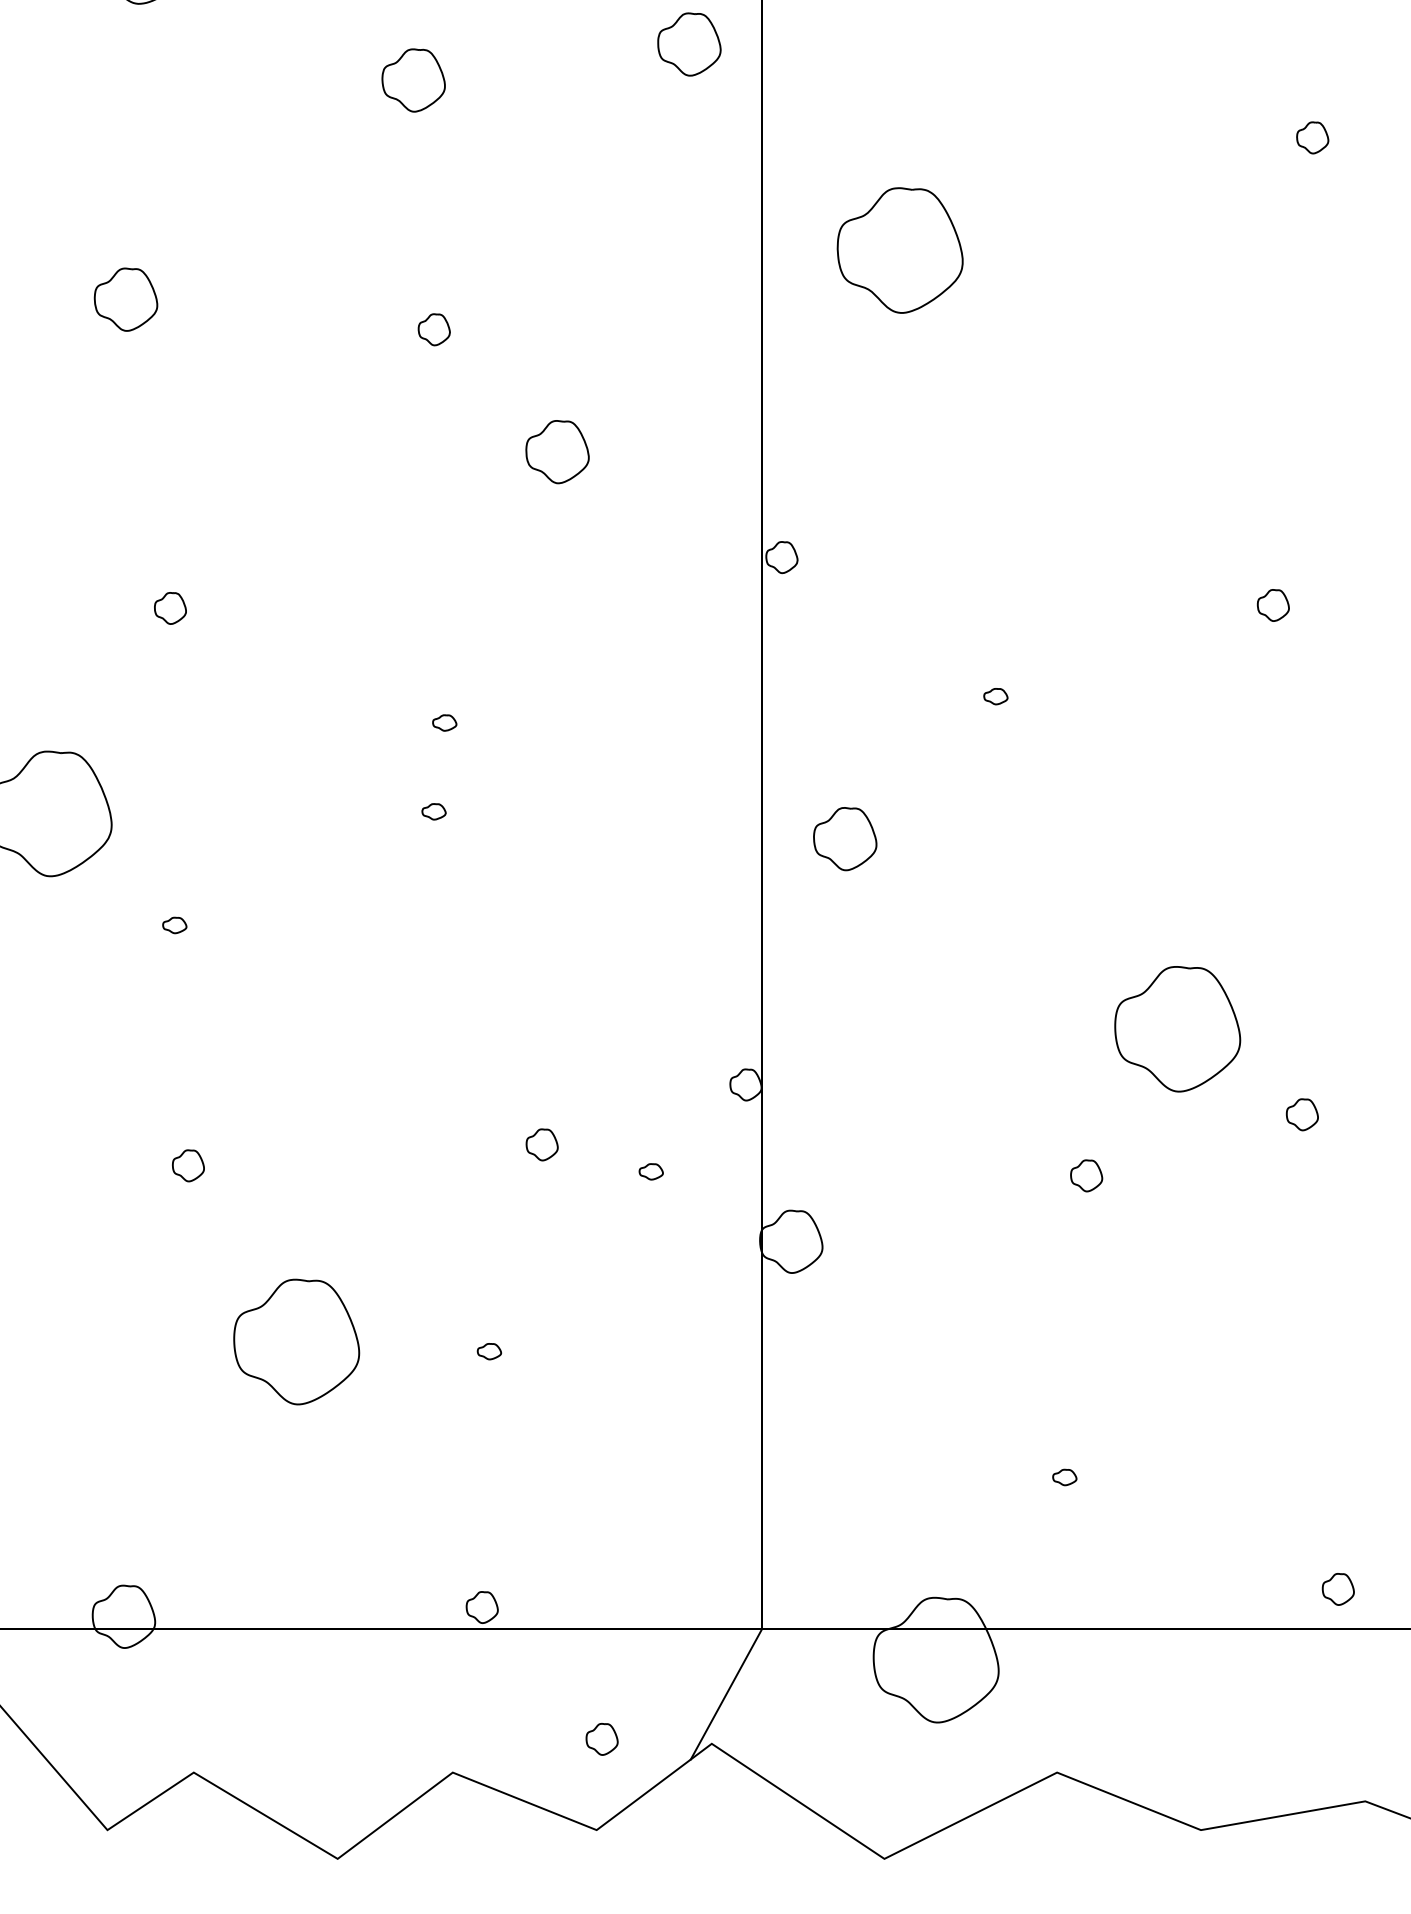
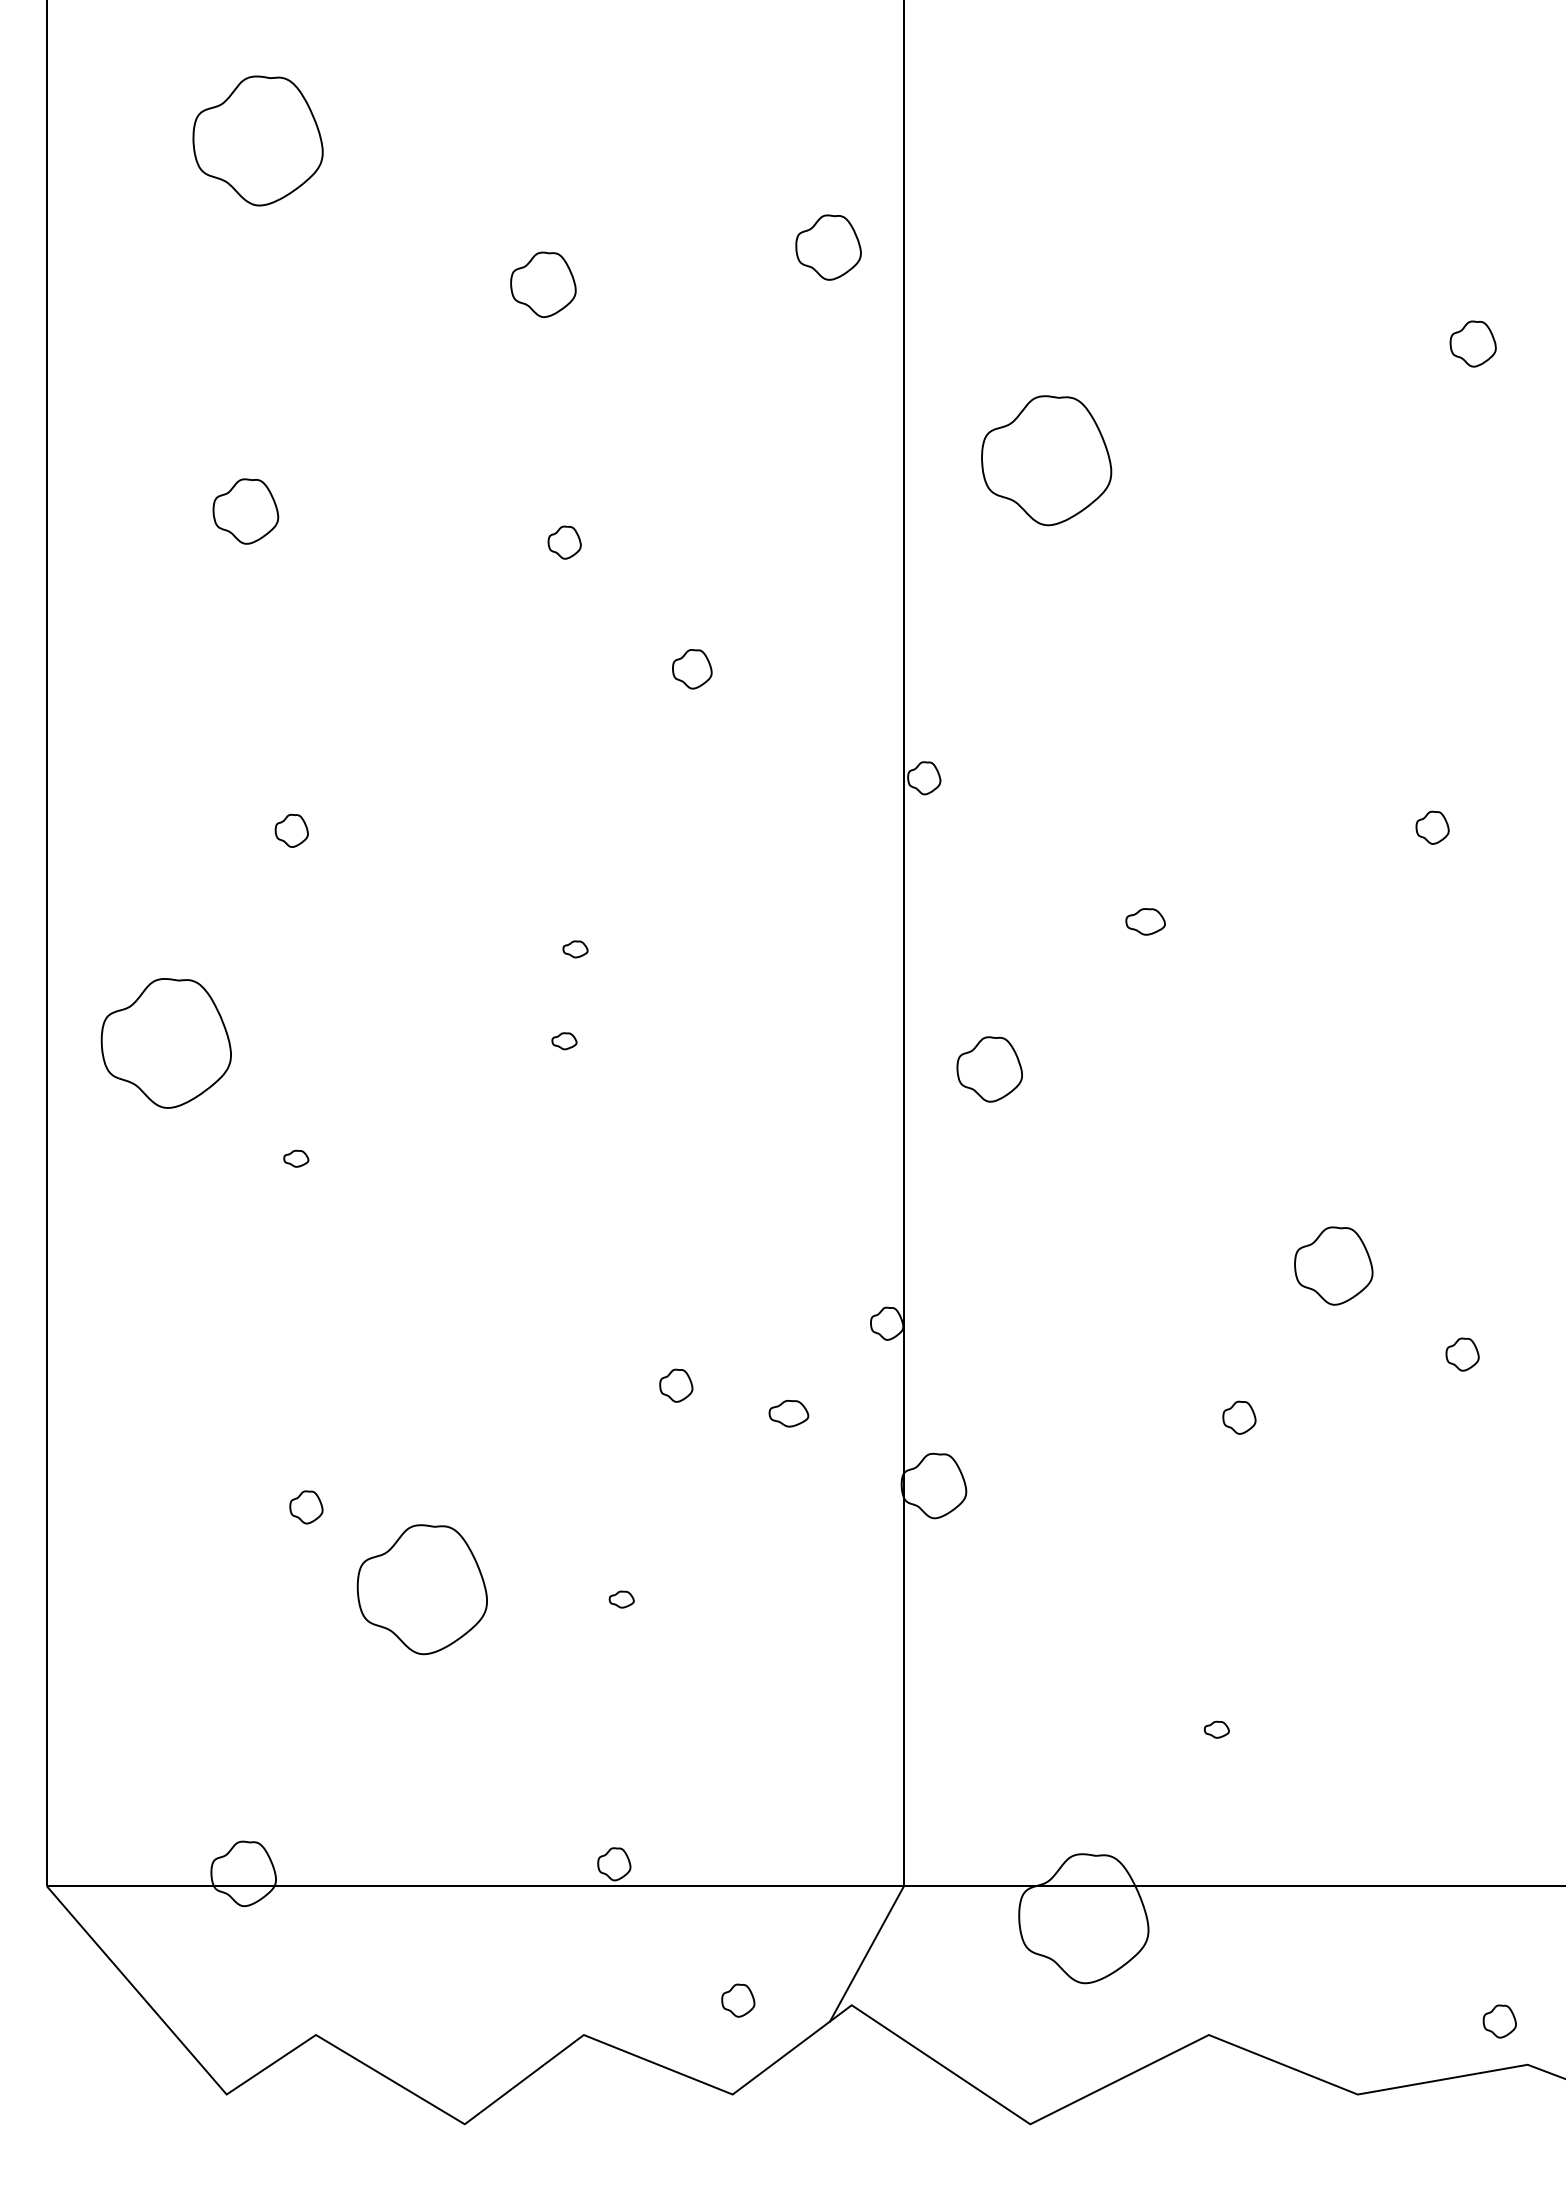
part: (1312, 138) -> (1473, 344), size x1.4
part: (557, 452) -> (692, 669), size x0.6
part: (995, 697) -> (1145, 922), size x1.6
part: (1177, 1028) -> (1333, 1265), size x0.6
part: (188, 1165) -> (306, 1507), moved
part: (651, 1171) -> (789, 1413), size x1.6
part: (1338, 1589) -> (1499, 2021), moved

